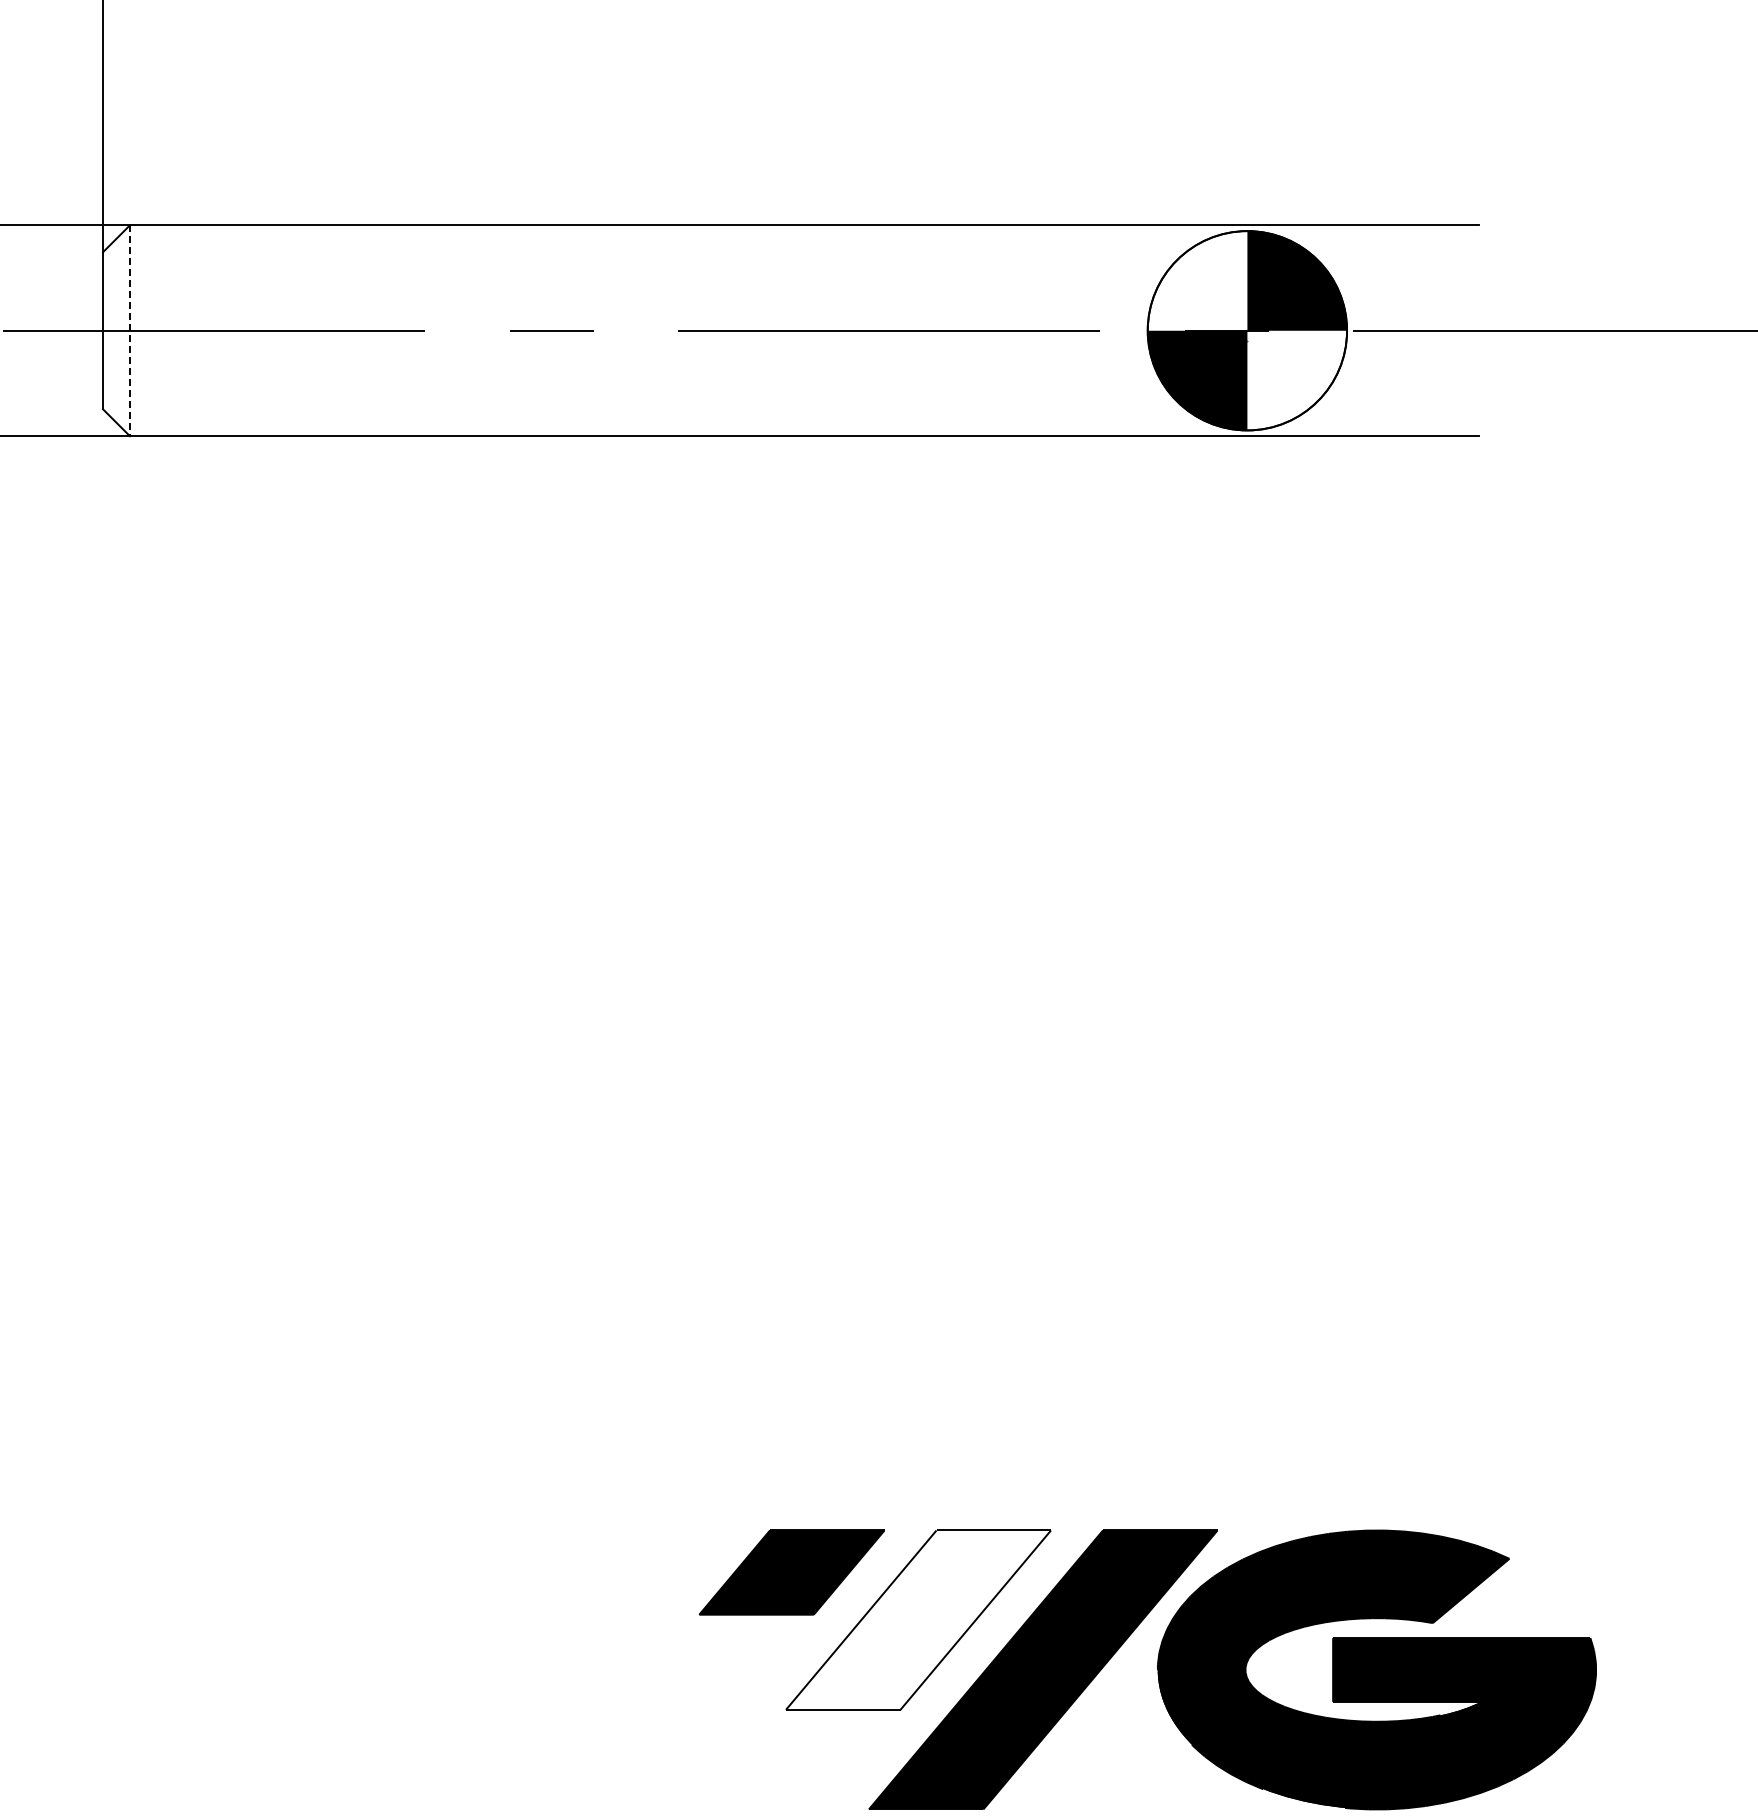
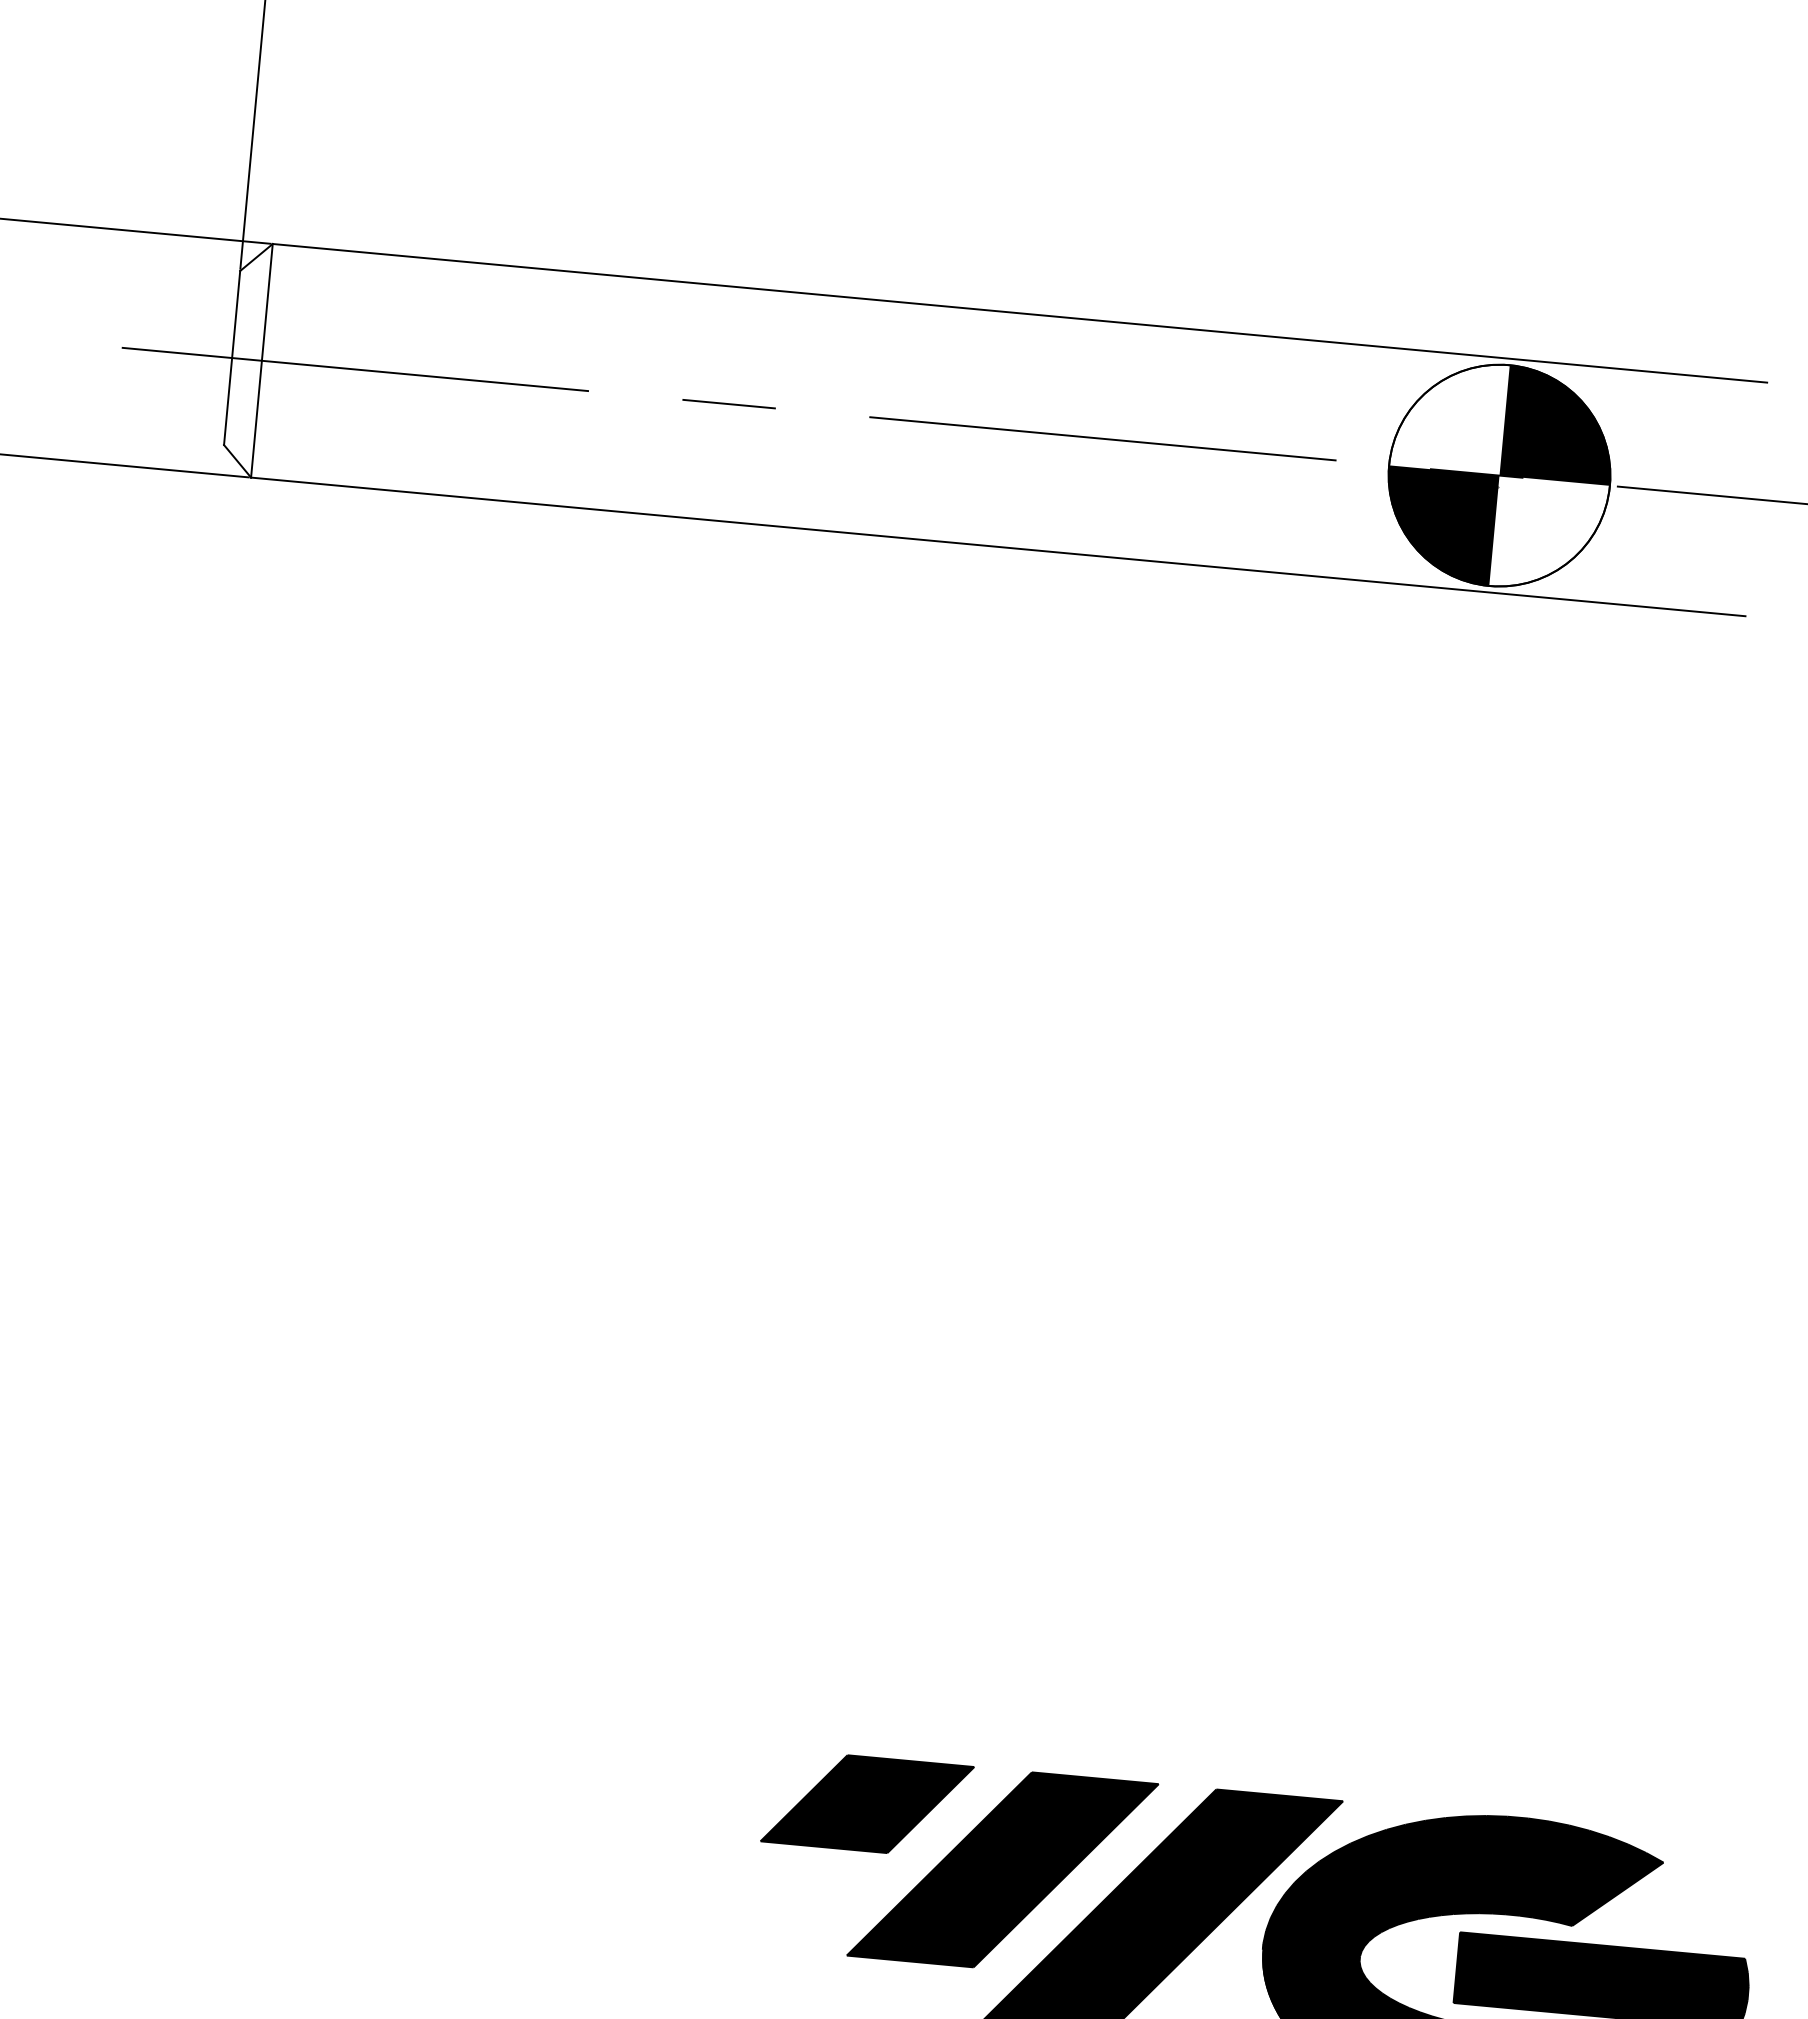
line: (129, 331) -> (261, 361), dashed -> solid
fill: (918, 1619) -> (1002, 1869), added

